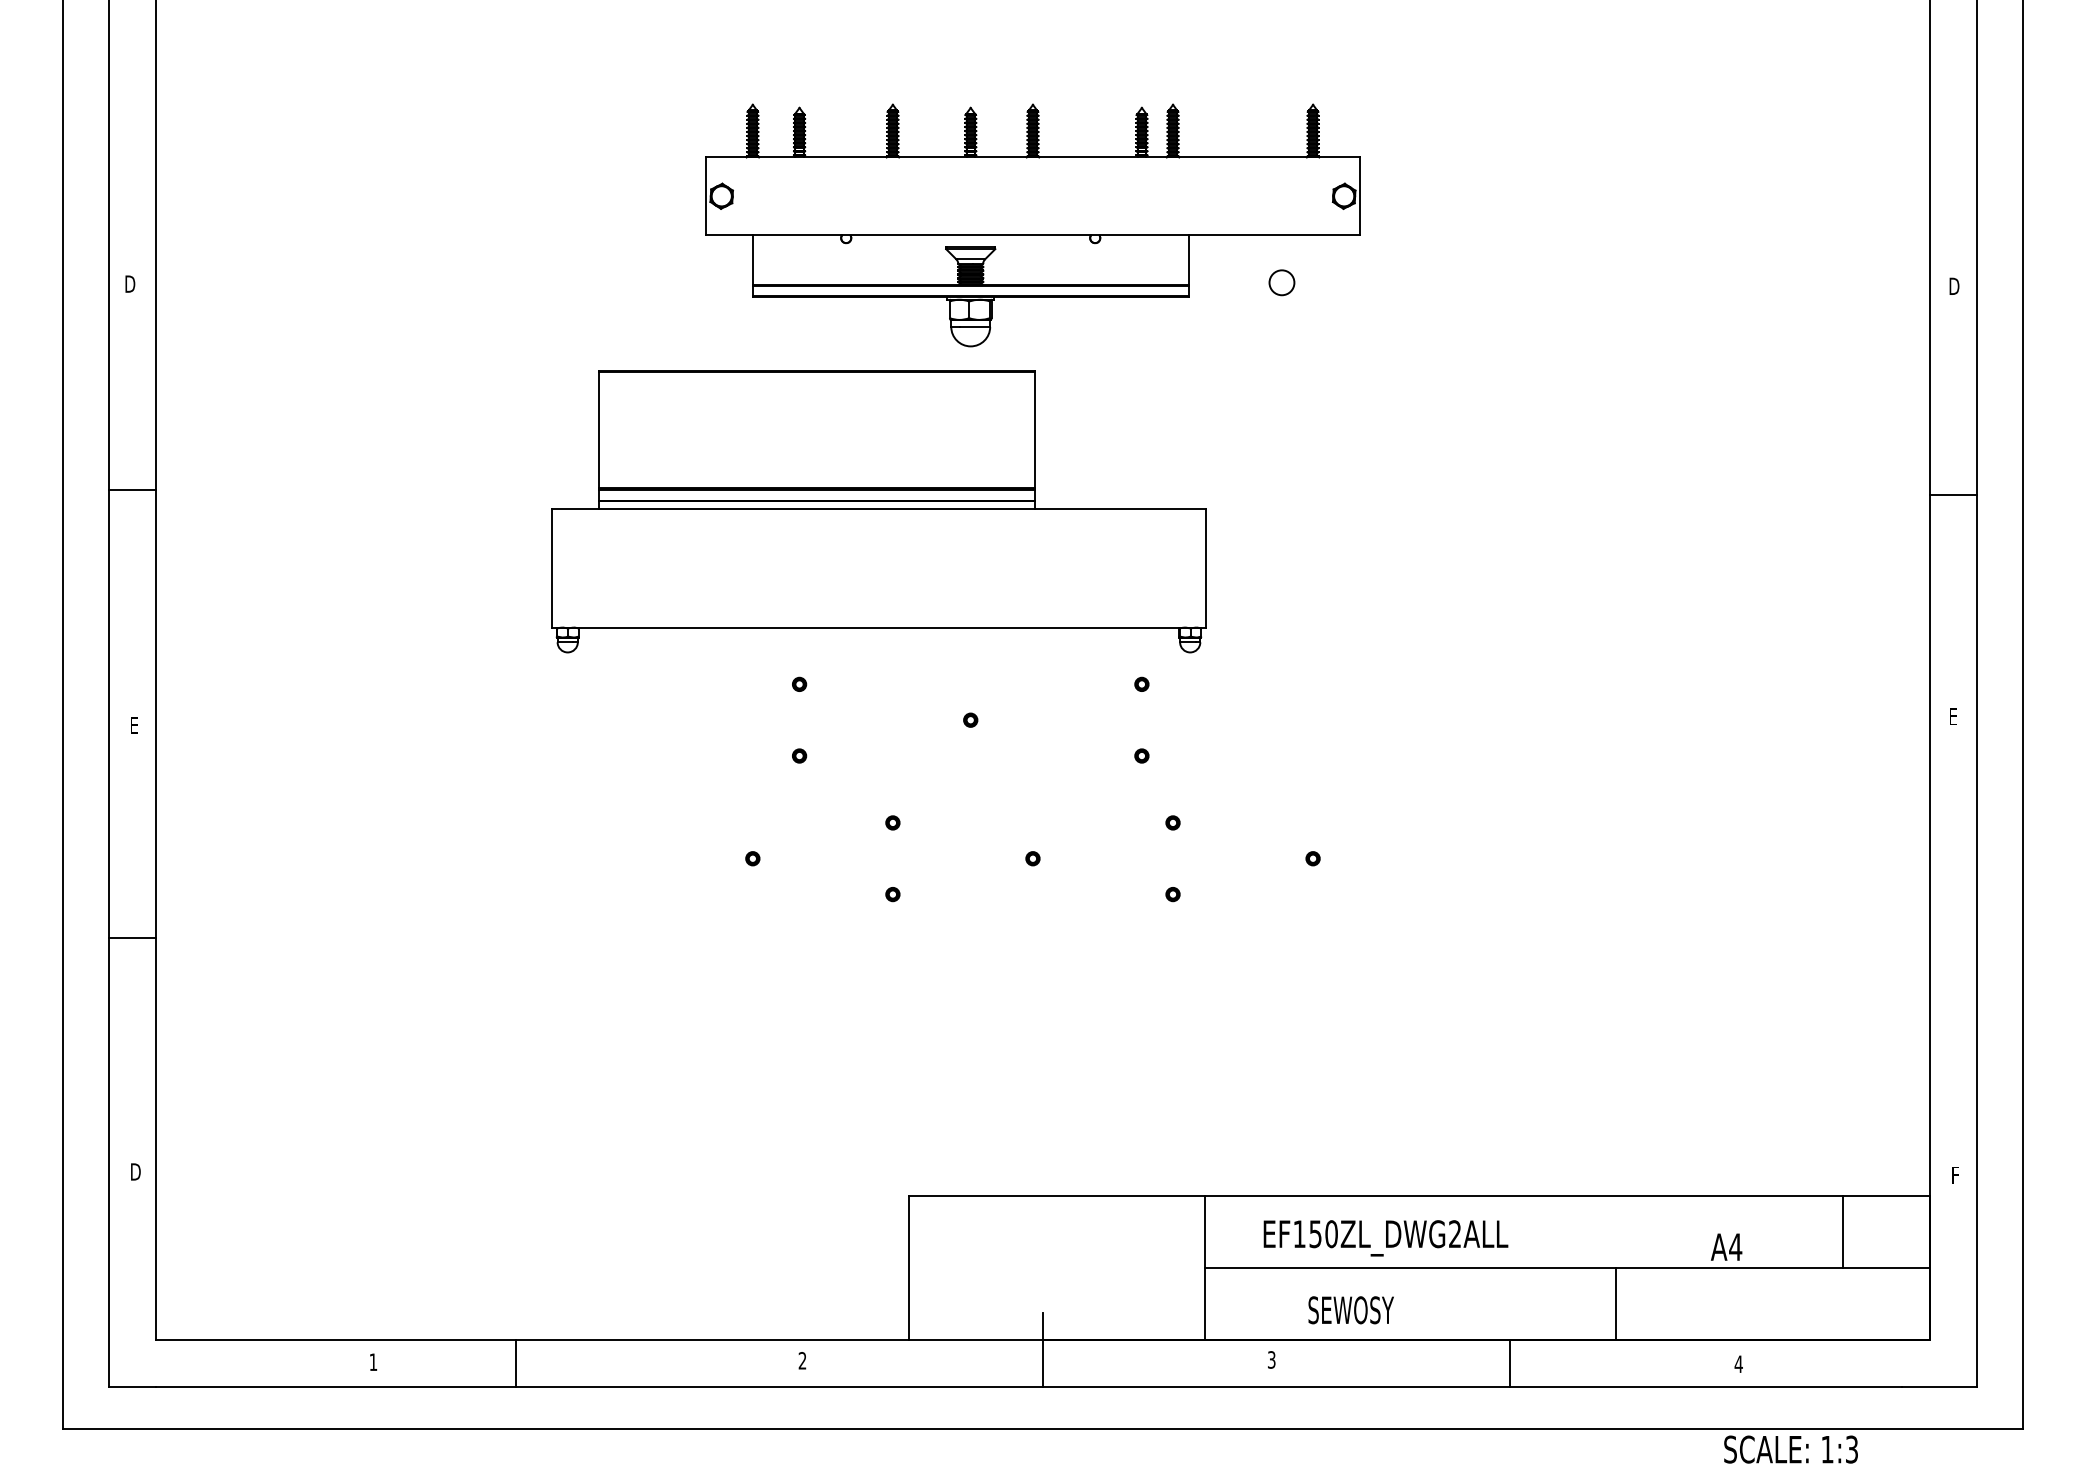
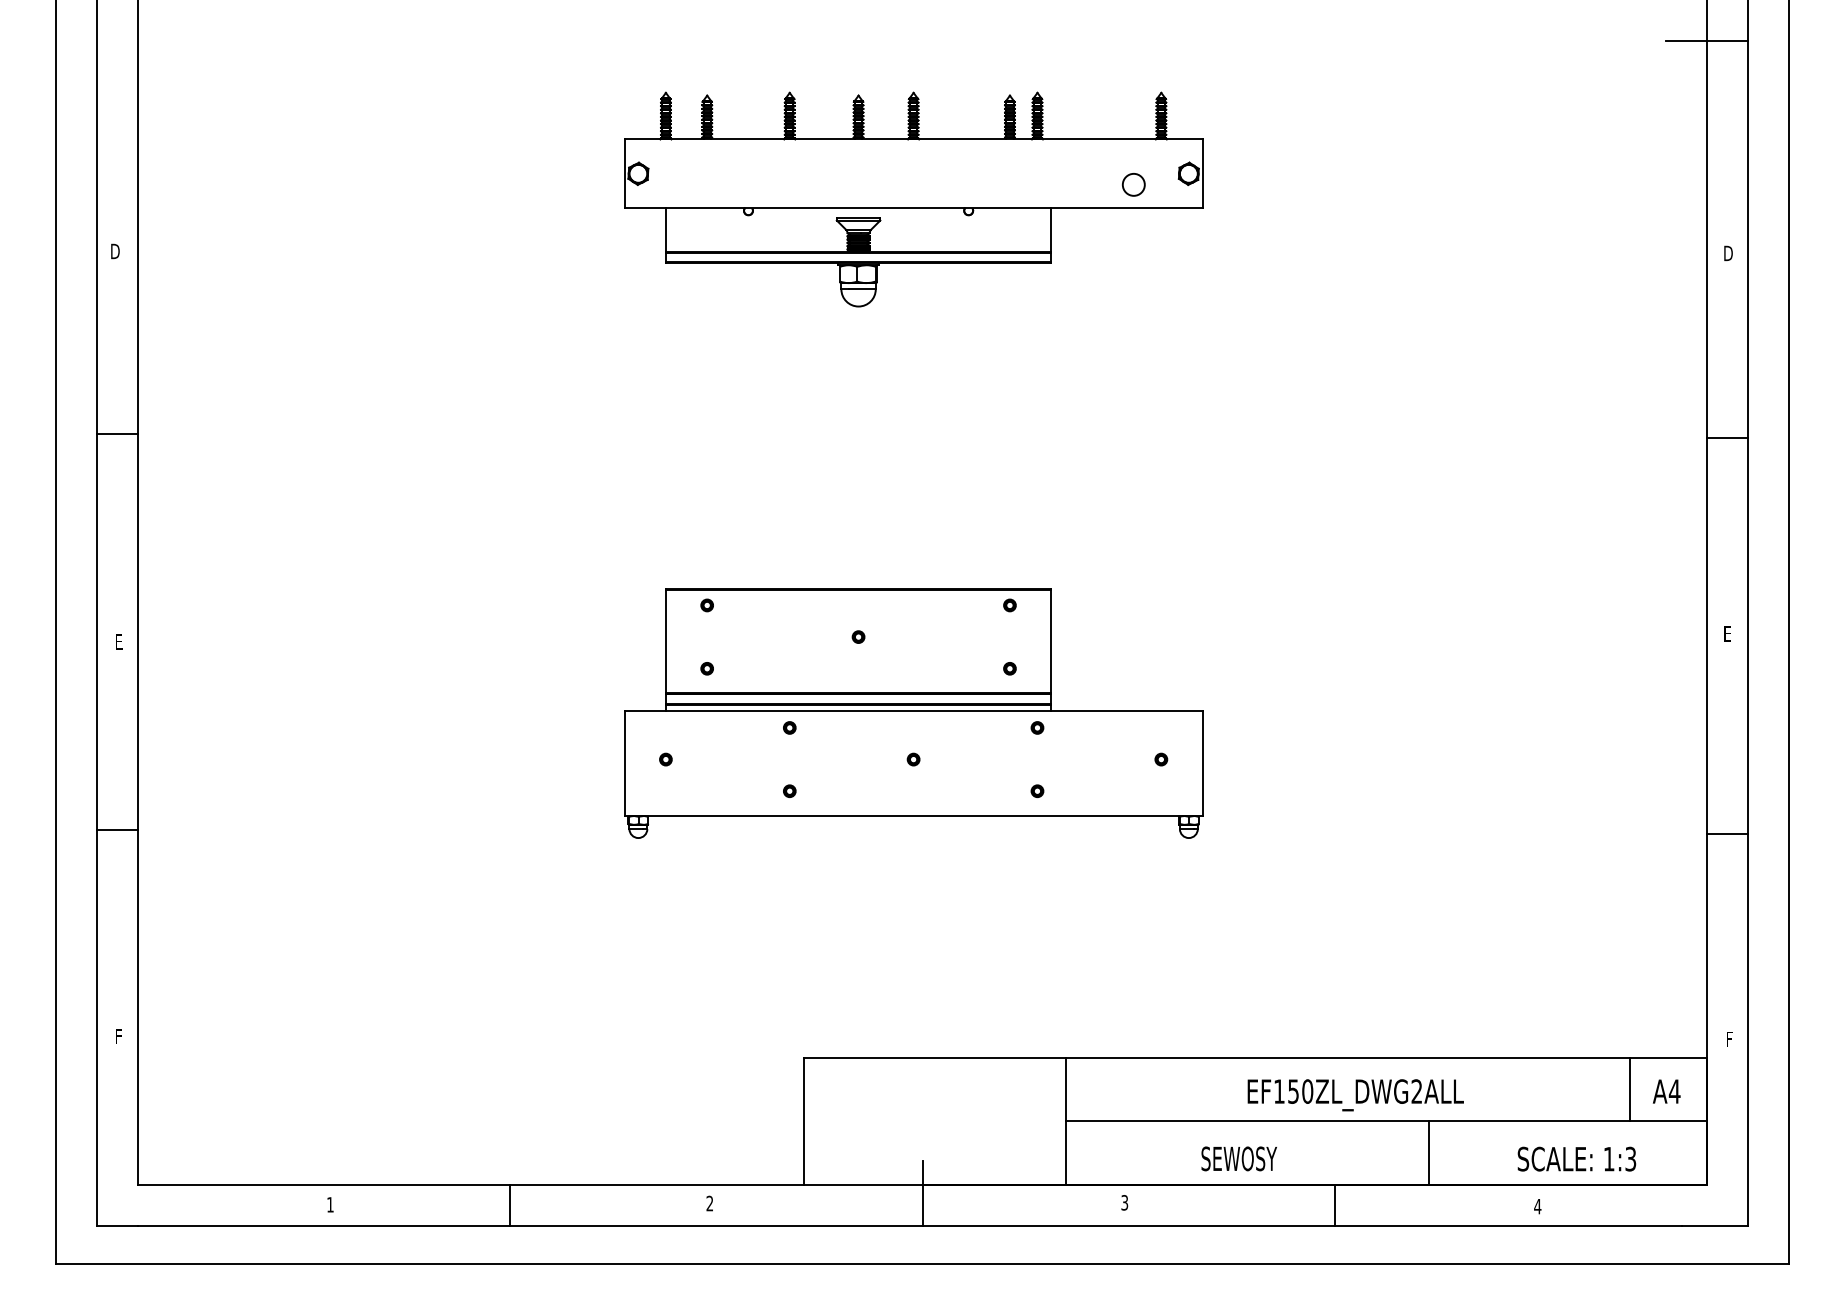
line: (1929, 46) -> (1706, 41), added
circle: (1281, 282) -> (1133, 184), moved
part: (878, 511) -> (913, 713), moved
line: (1953, 942) -> (1727, 833), added
text: (135, 1171) -> (119, 1036), D -> F
text: (1385, 1238) -> (1355, 1095), moved
text: (1726, 1246) -> (1666, 1090), moved
text: (1350, 1310) -> (1238, 1159), moved
line: (516, 1362) -> (509, 1205), moved
text: (1790, 1449) -> (1576, 1159), moved

